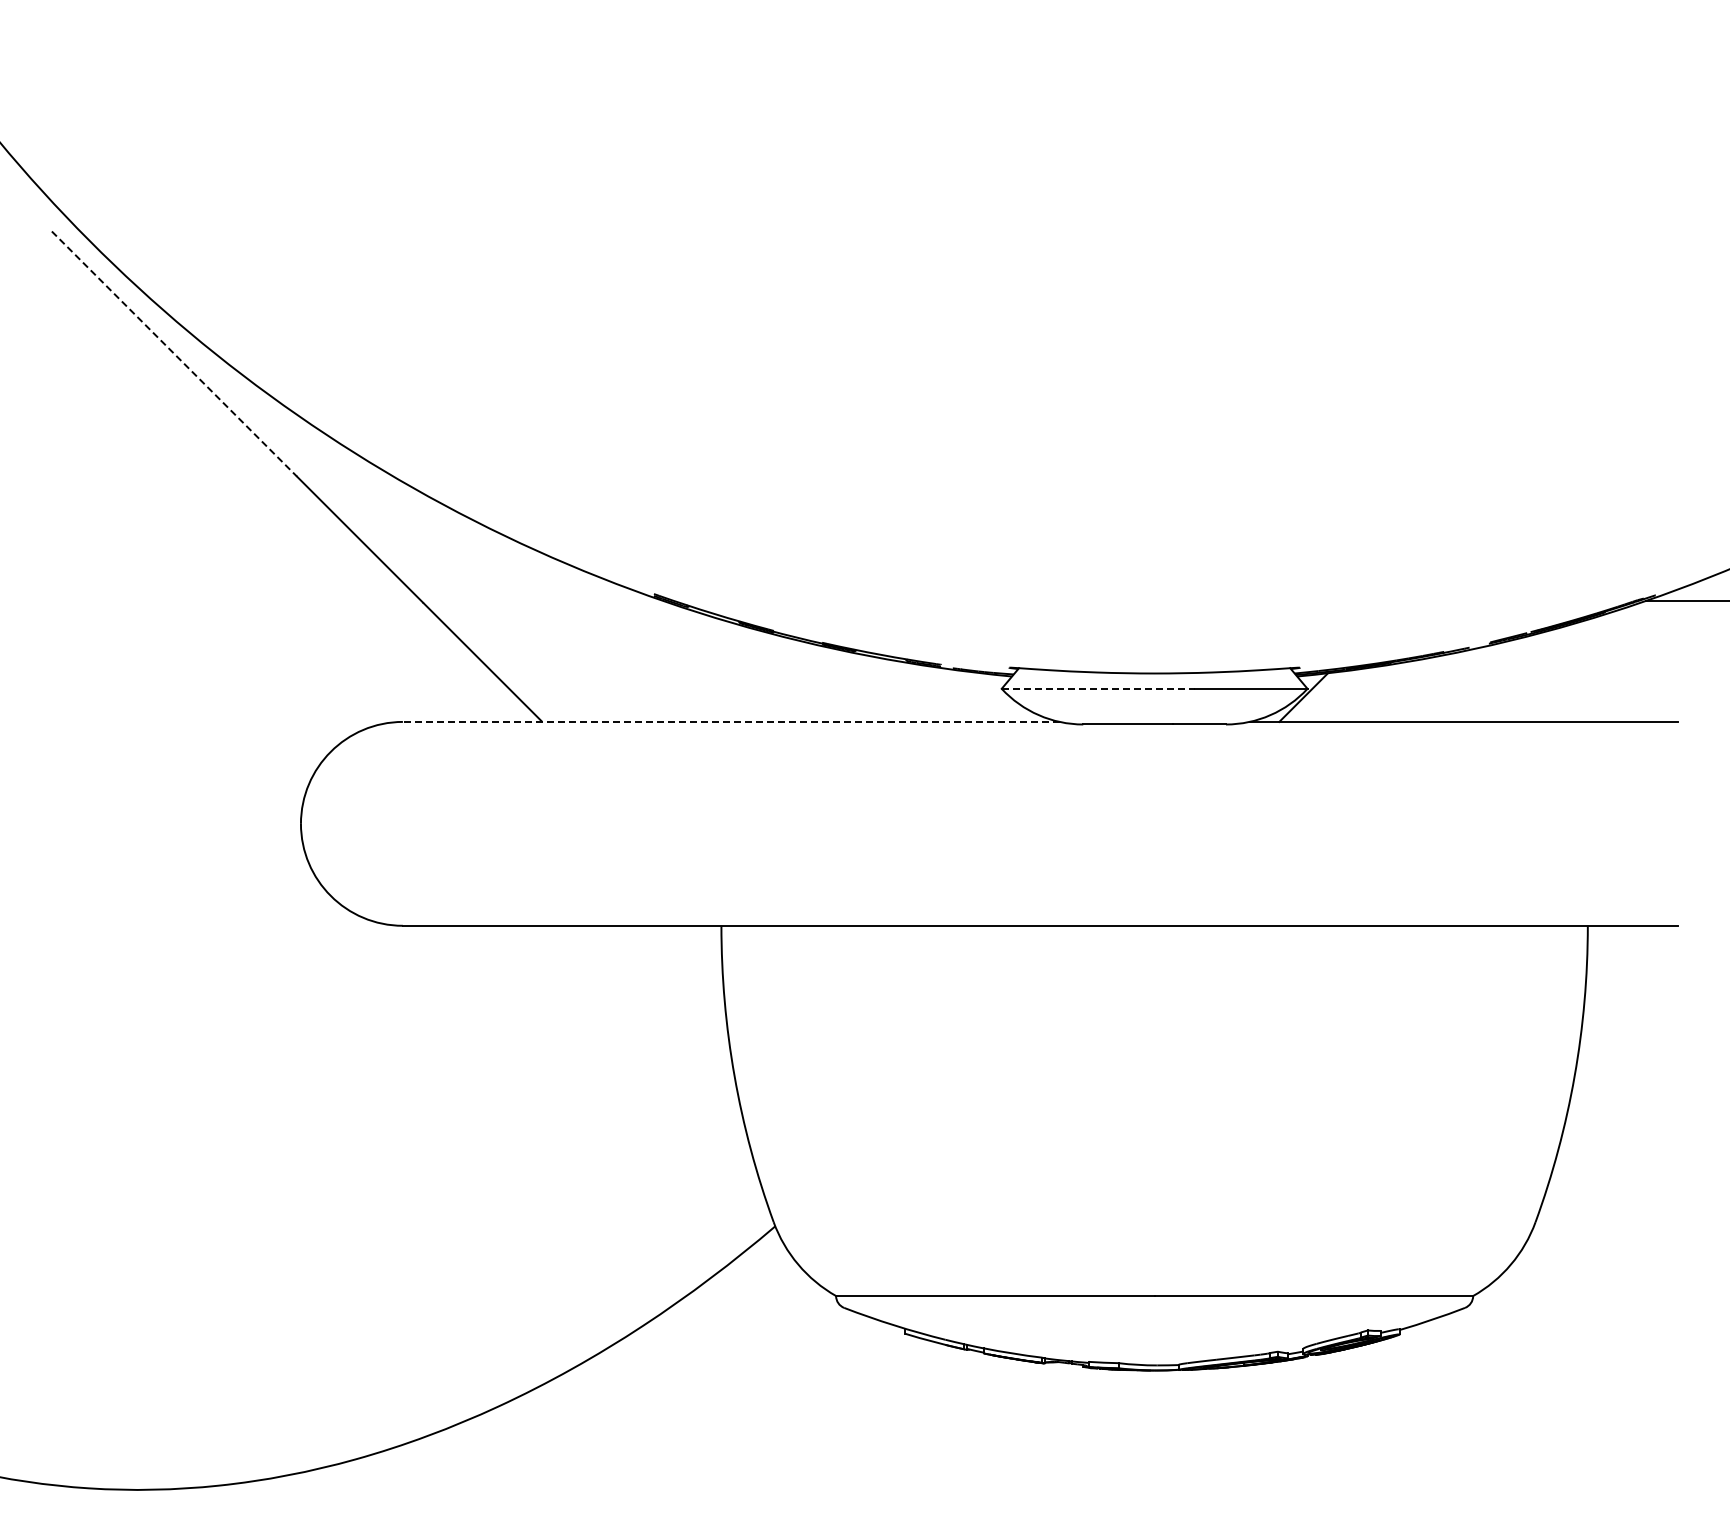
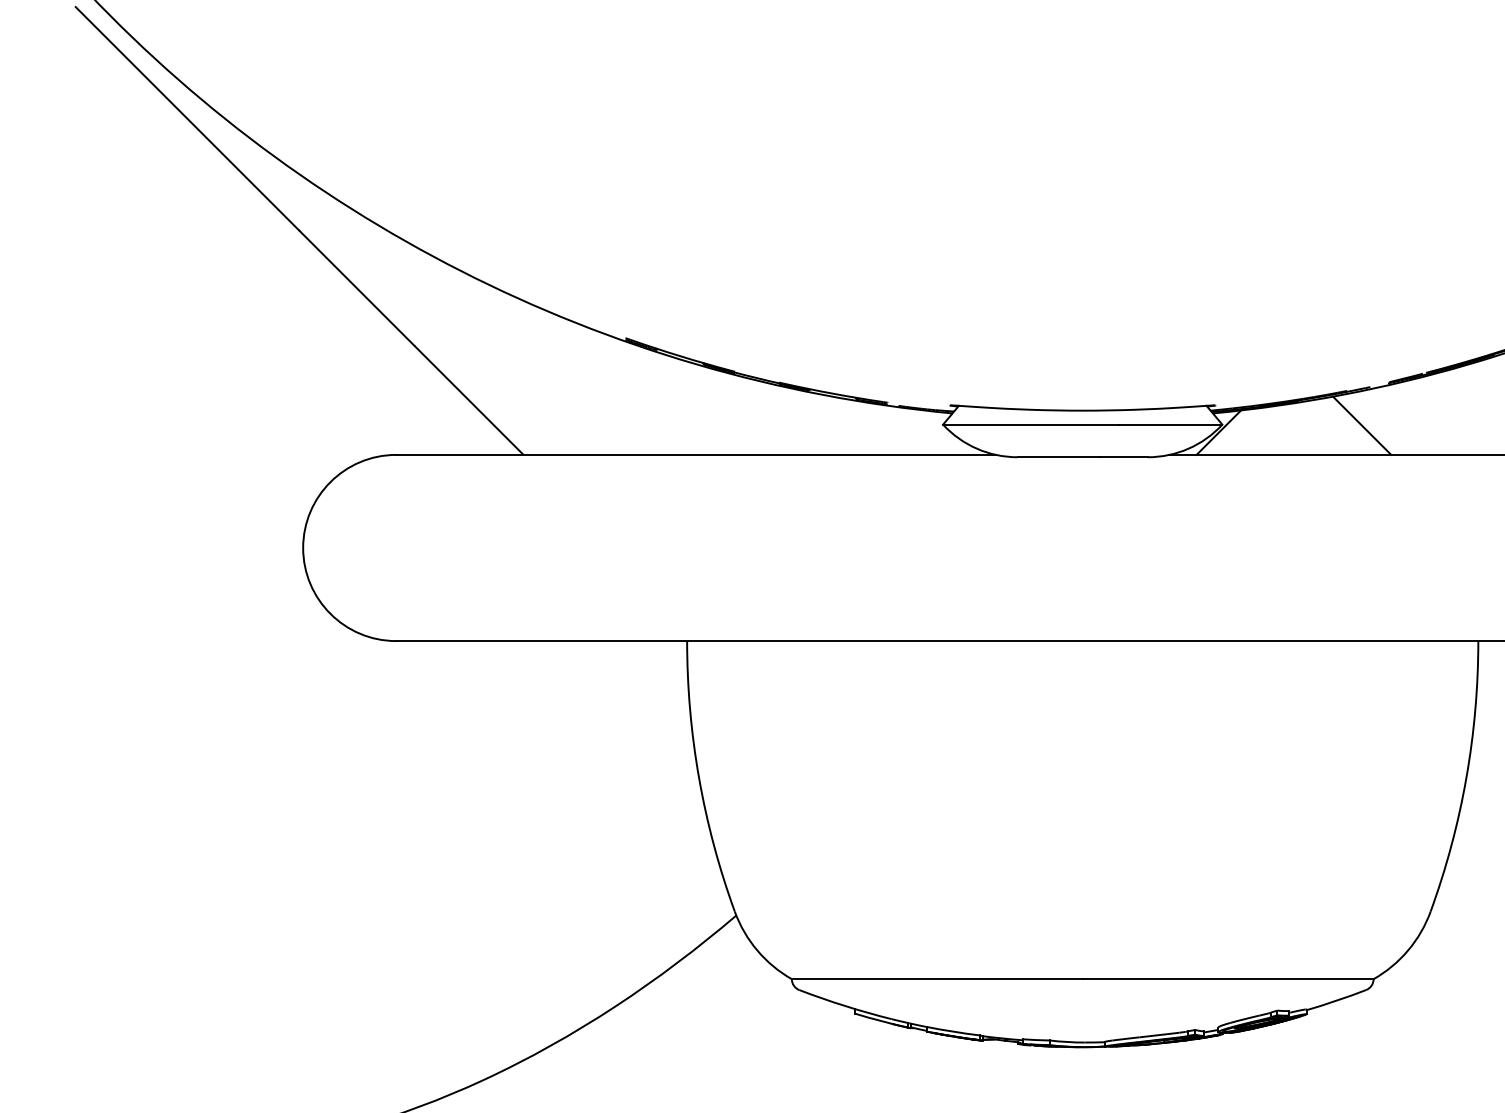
line: (174, 354) -> (187, 119), dashed -> solid
line: (1098, 688) -> (1031, 424), dashed -> solid
line: (1460, 689) -> (1362, 425), added
line: (730, 721) -> (695, 454), dashed -> solid

